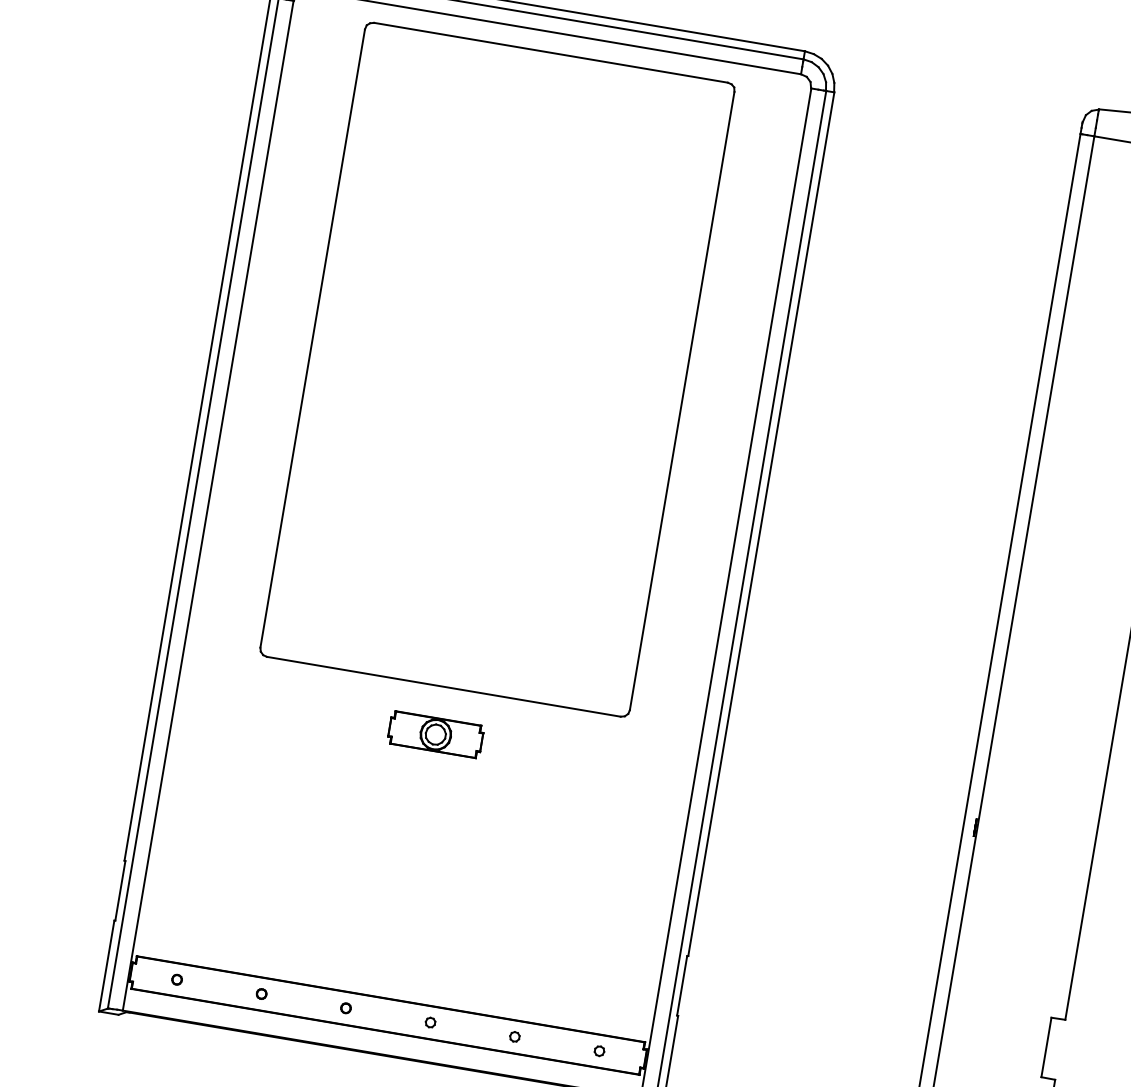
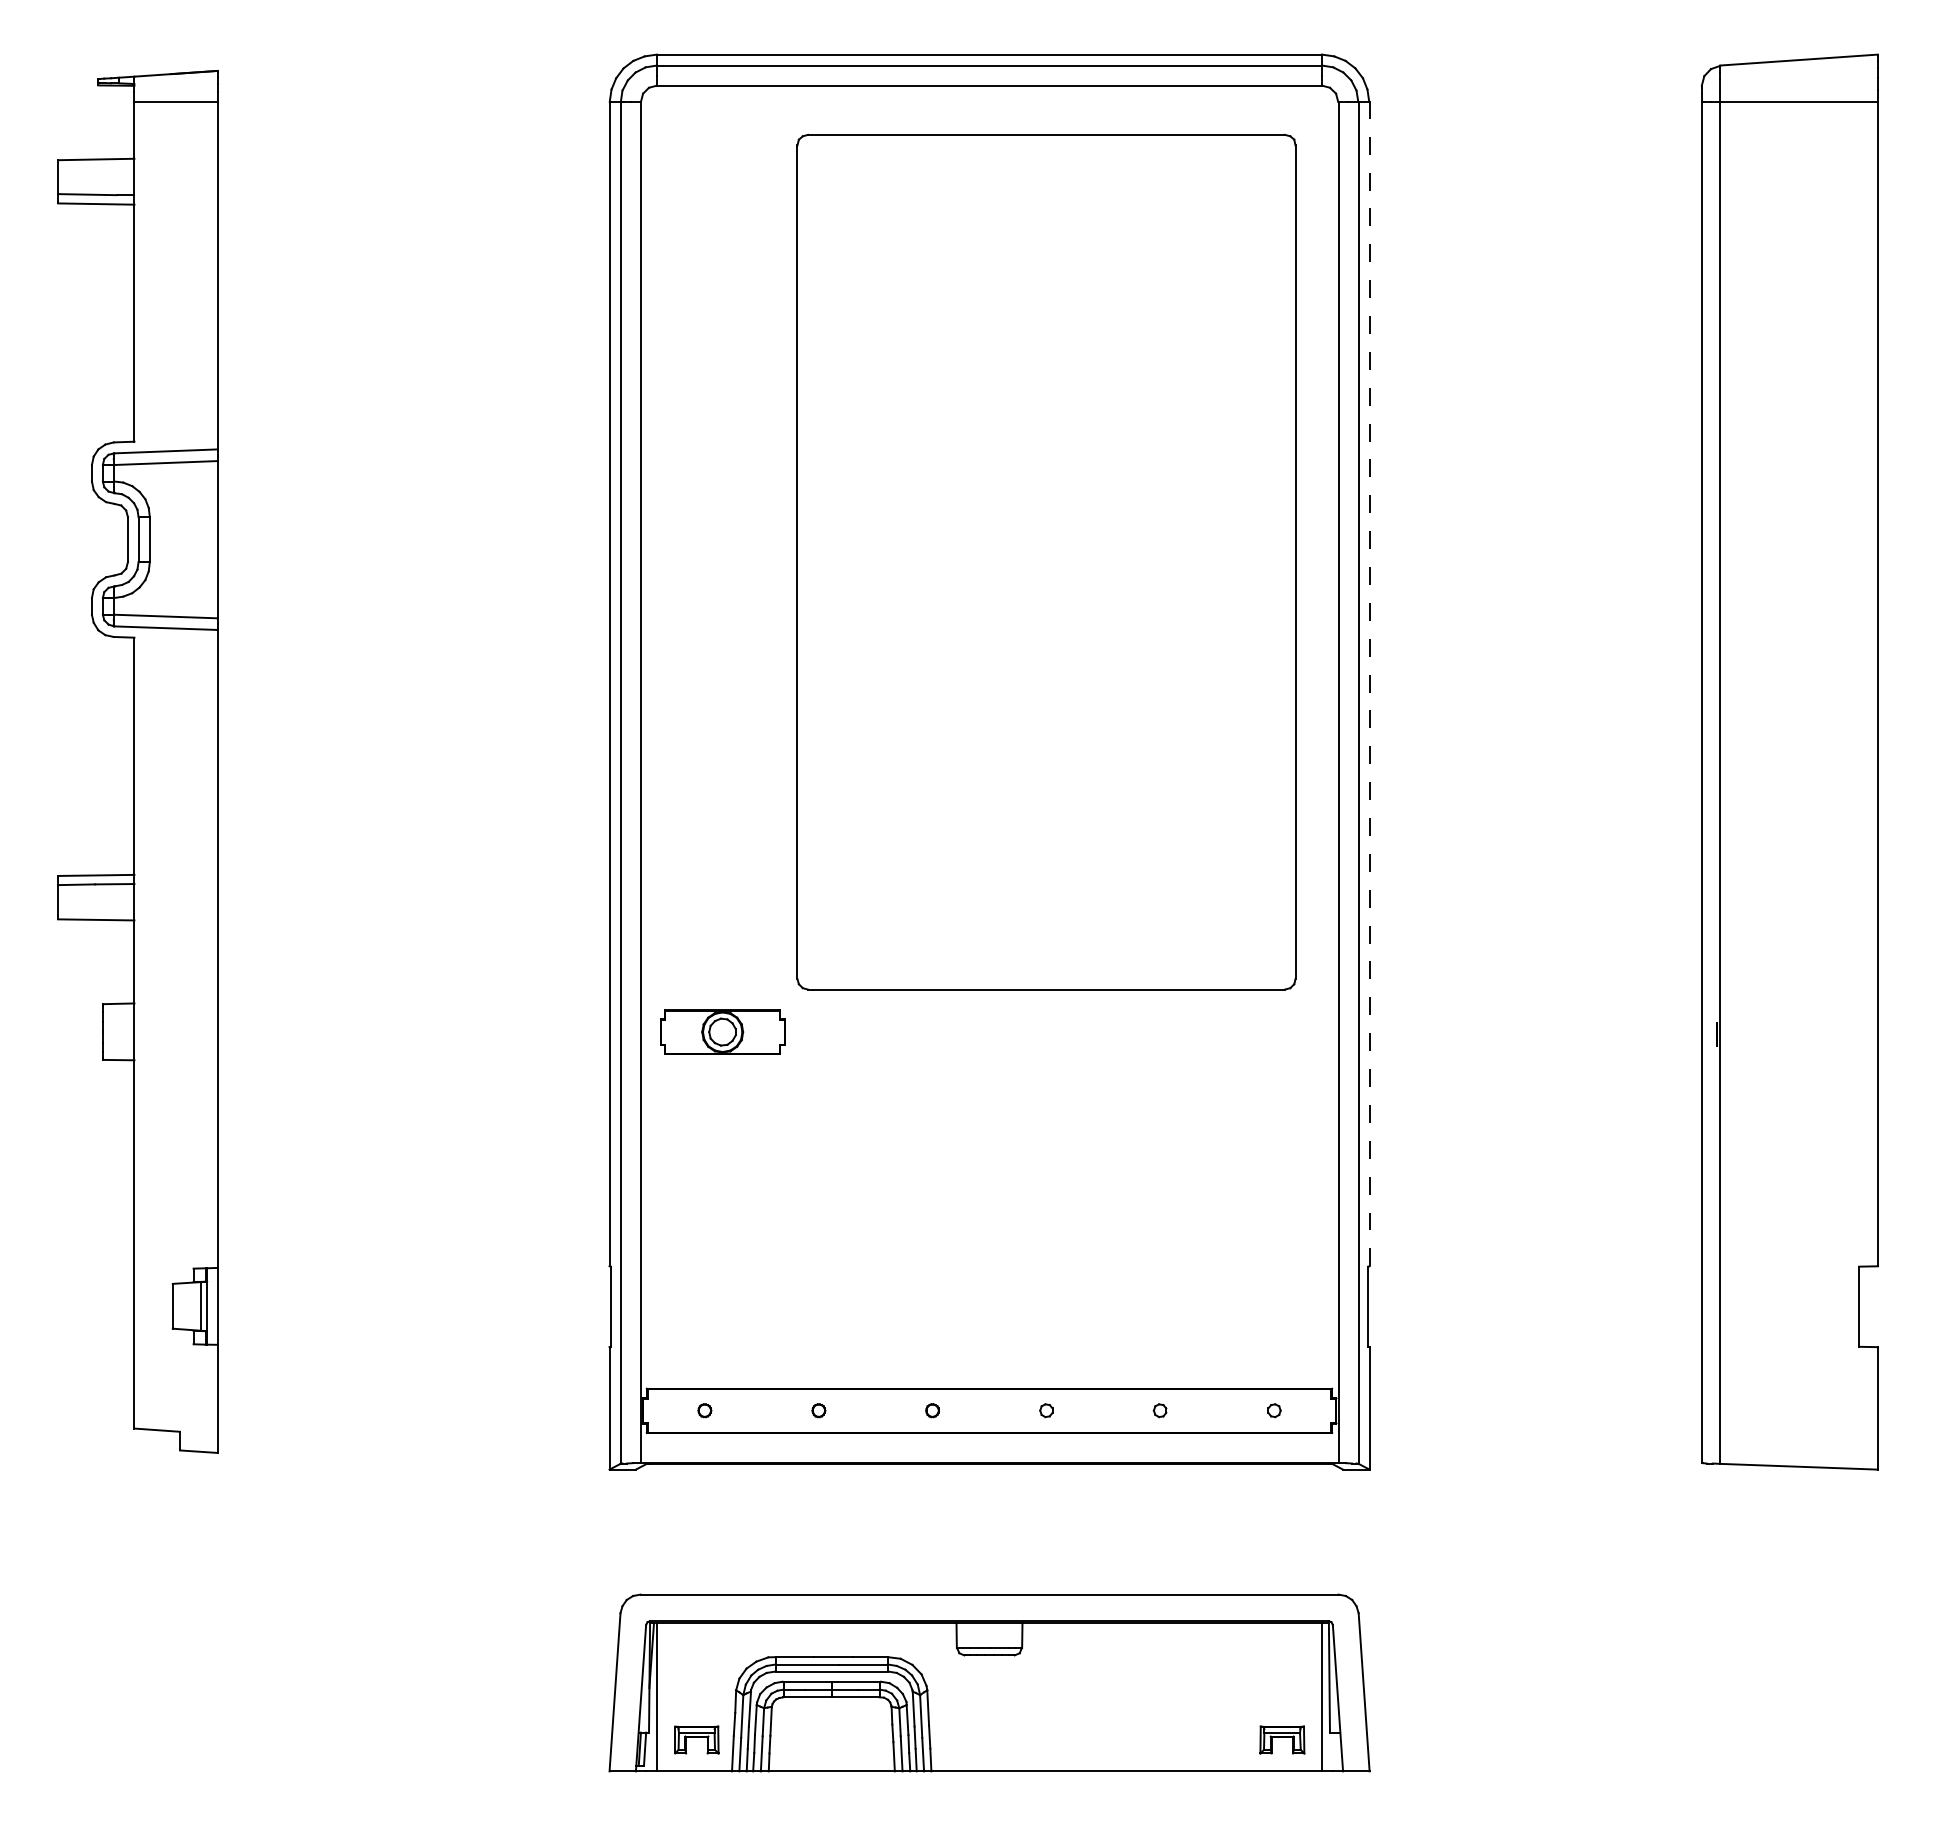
part: (497, 369) -> (1046, 561), moved
line: (761, 523) -> (1369, 683), solid -> dashed
part: (435, 734) -> (722, 1031), moved

